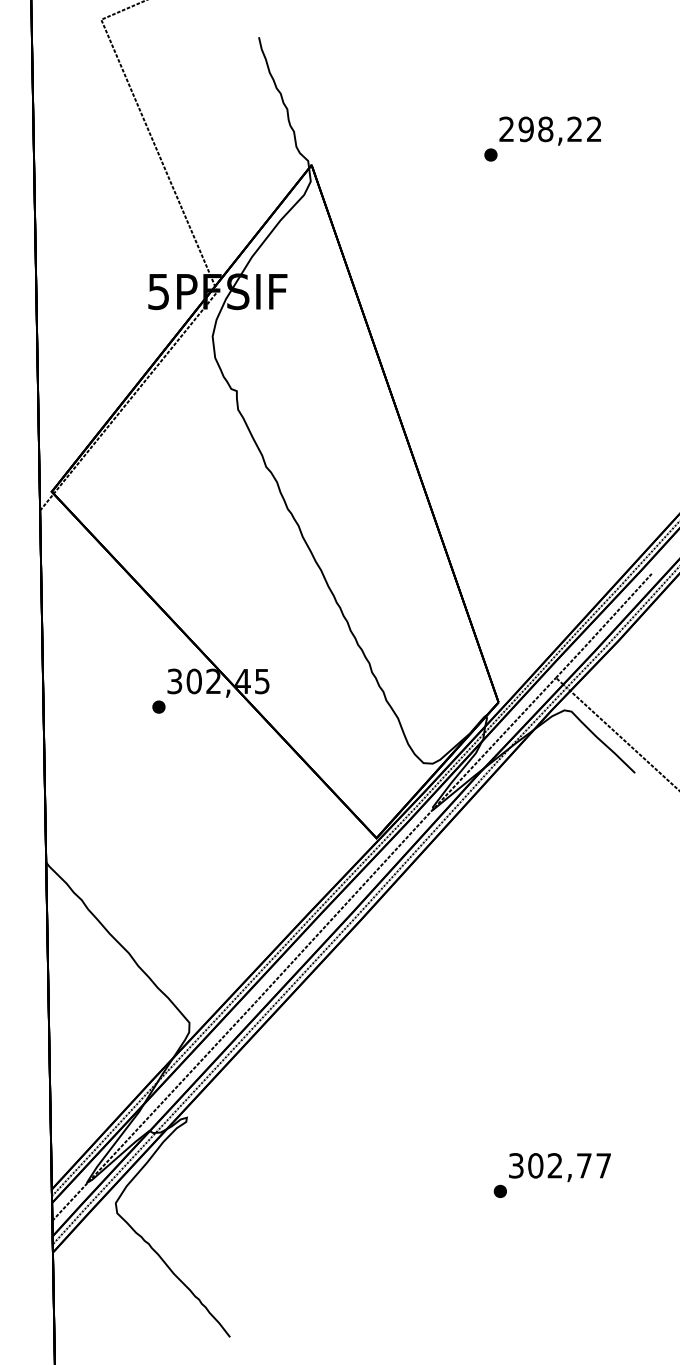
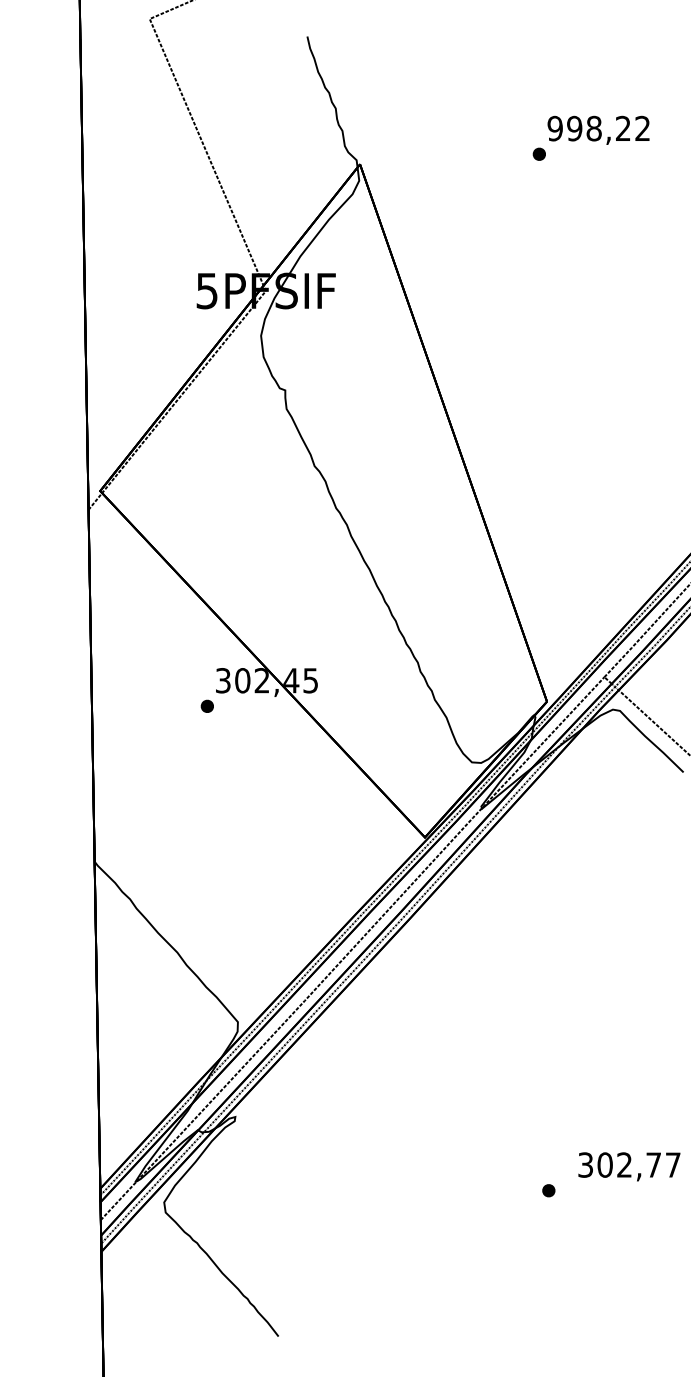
text: (506, 129) -> (554, 128), 298,22 -> 998,22
text: (560, 1167) -> (629, 1166), moved

